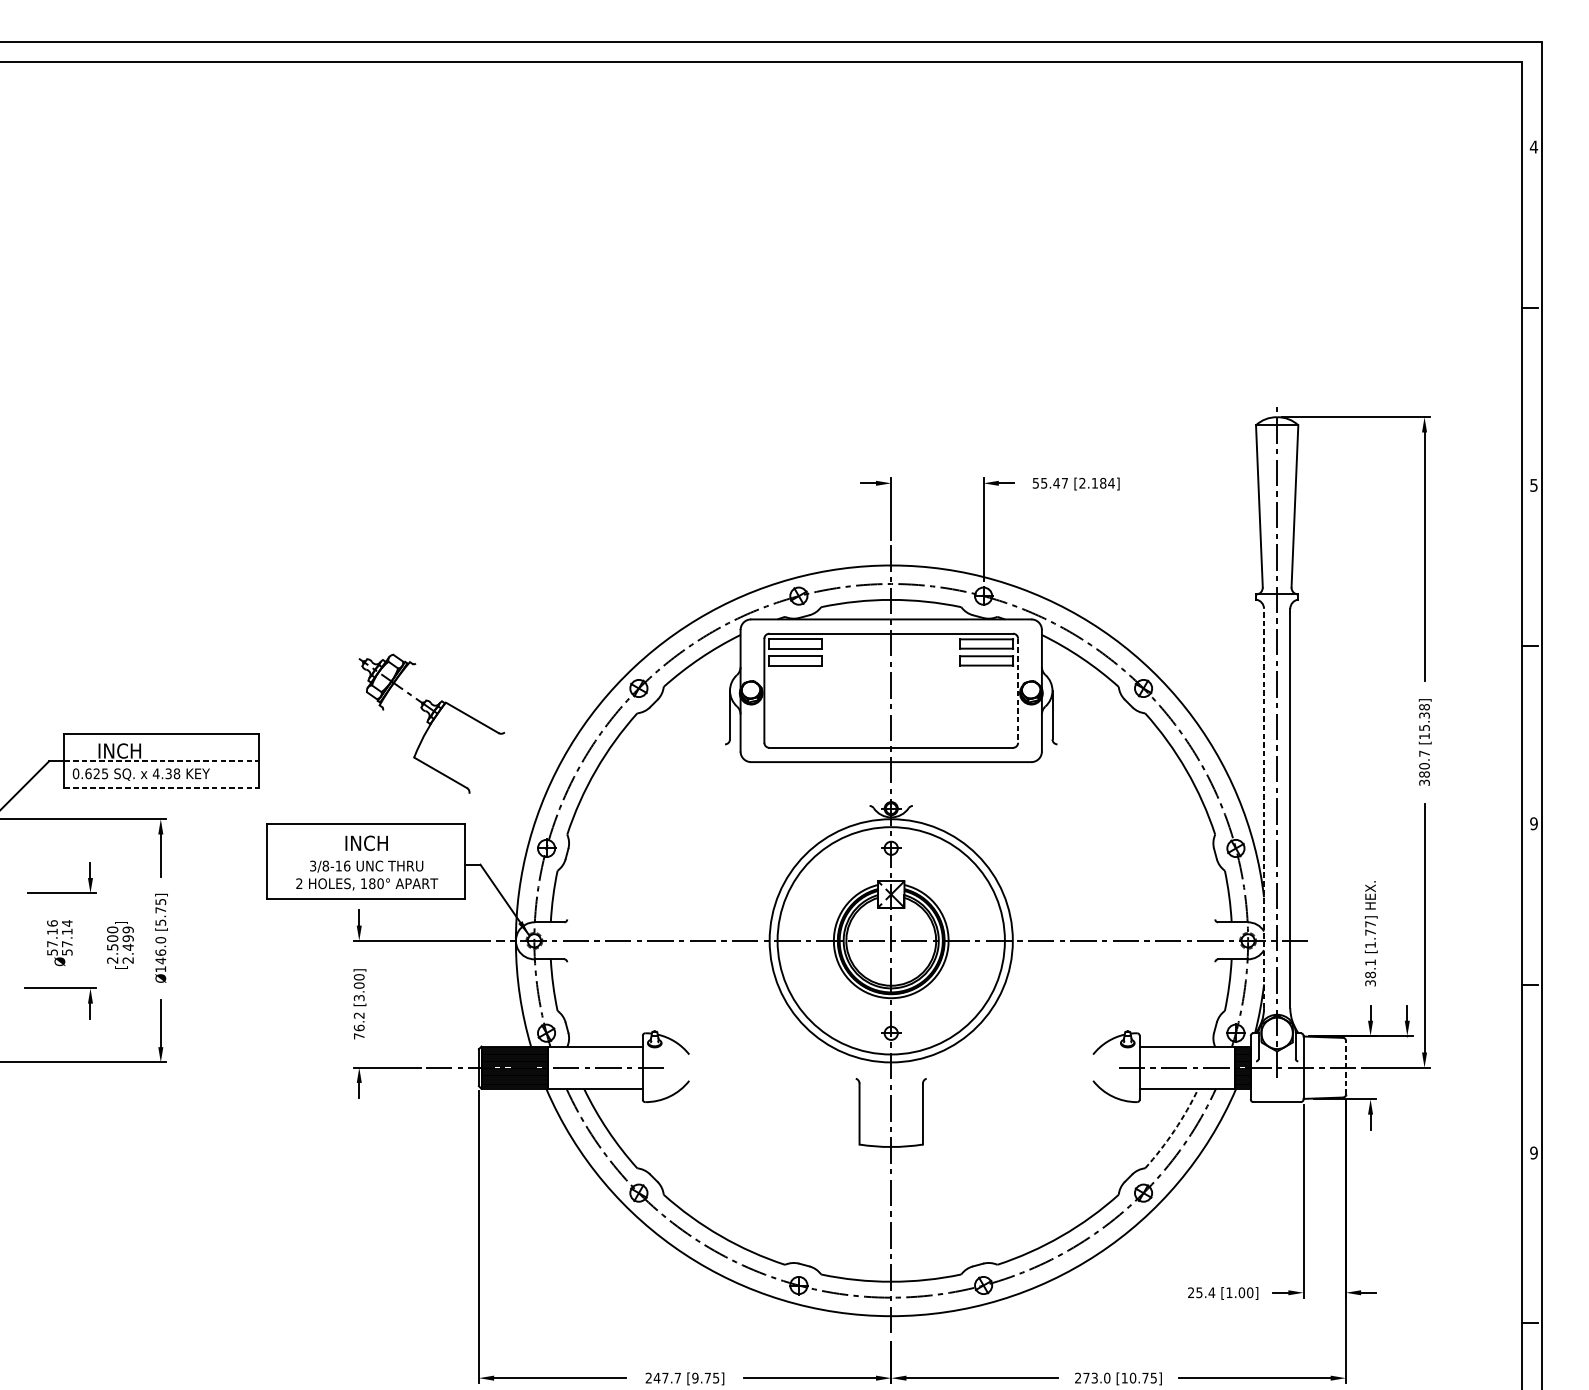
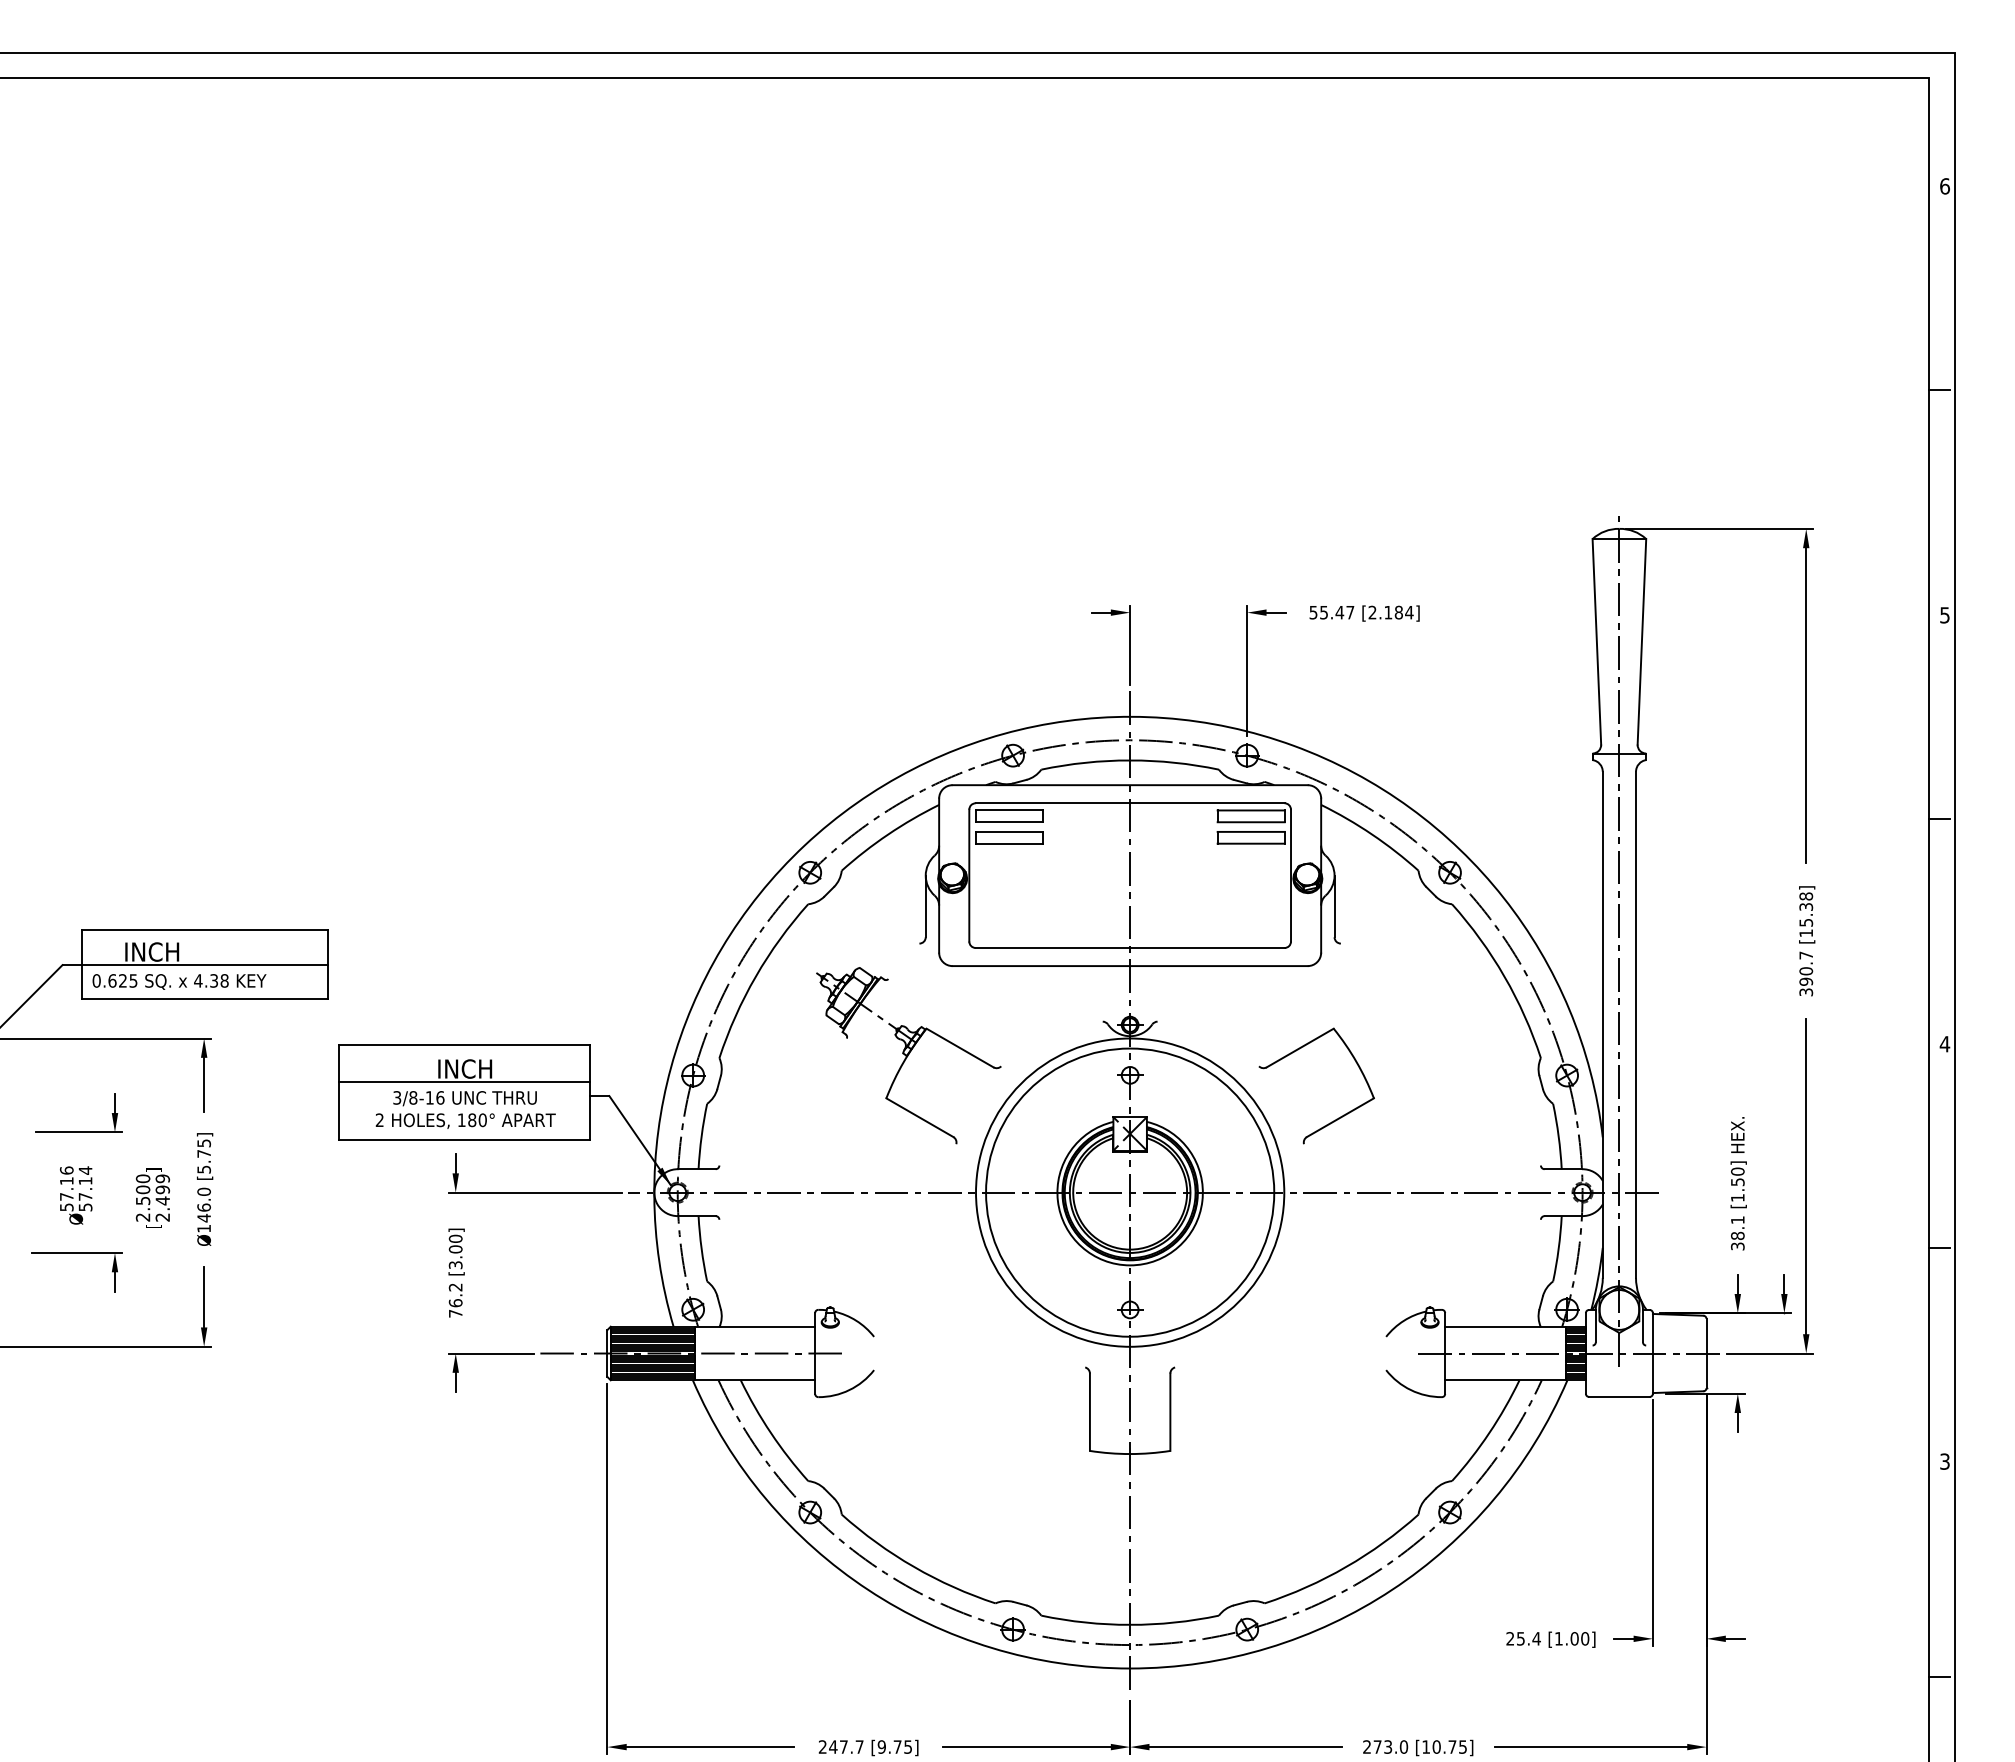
text: (1533, 147) -> (1944, 186), 4 -> 6
line: (1018, 690) -> (1291, 875), dashed -> solid
part: (431, 723) -> (908, 1055), moved
line: (161, 761) -> (205, 965), dashed -> solid
text: (1424, 774) -> (1806, 981), 380.7 -> 390.7
line: (161, 787) -> (205, 998), dashed -> solid
line: (1263, 808) -> (1602, 1024), dashed -> solid
text: (1533, 823) -> (1944, 1044), 9 -> 4
line: (366, 853) -> (464, 1081), added
part: (1054, 882) -> (1336, 1118), added
text: (1370, 928) -> (1737, 1176), [1.77] -> [1.50]
line: (1345, 1067) -> (1706, 1353), dashed -> solid
arc: (1174, 1130) -> (1489, 1433), dashed -> solid
text: (1533, 1152) -> (1944, 1461), 9 -> 3

